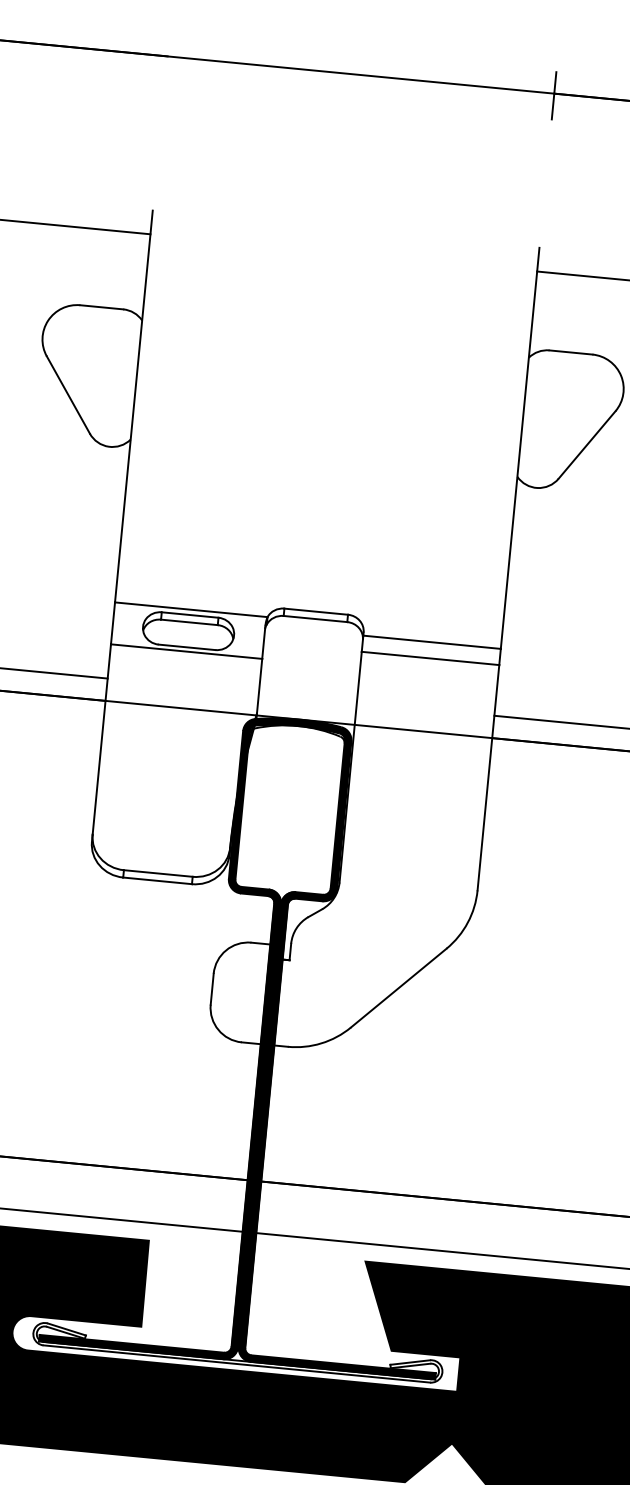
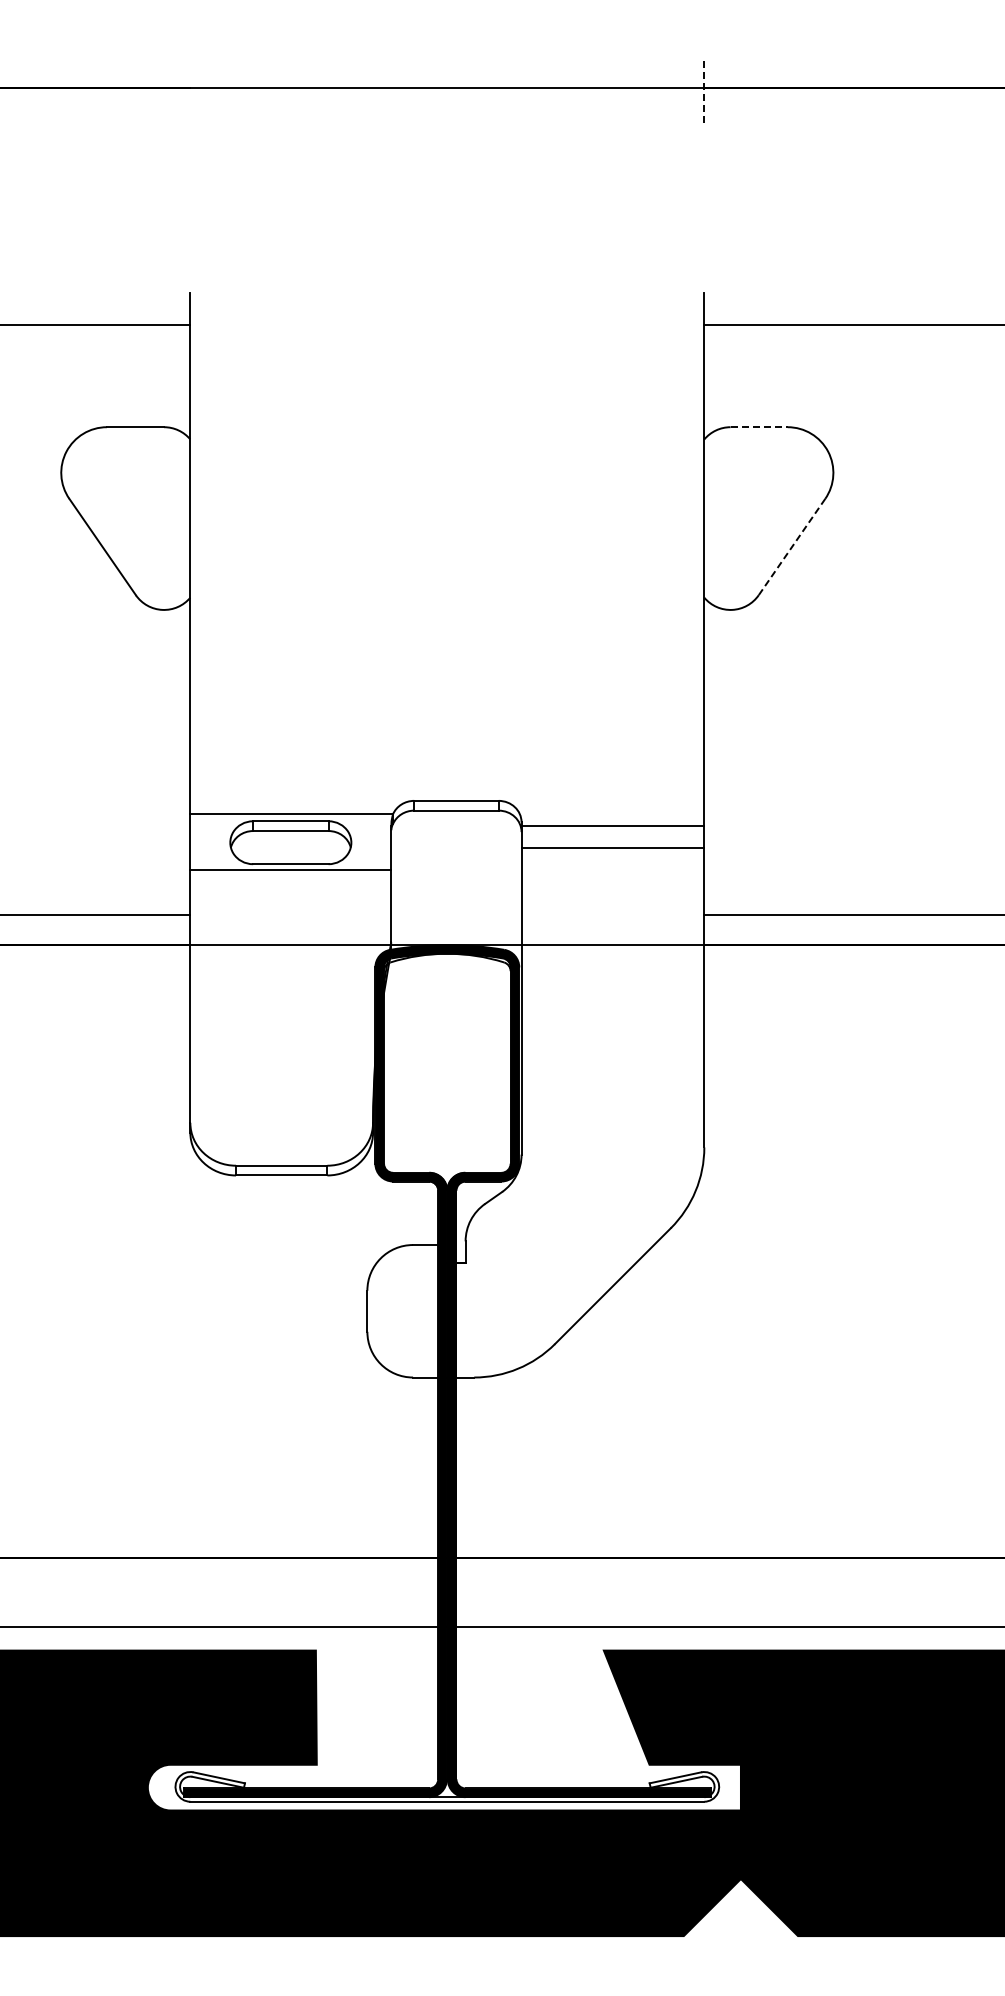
line: (554, 95) -> (704, 90), solid -> dashed
line: (571, 352) -> (759, 427), solid -> dashed
line: (587, 445) -> (792, 547), solid -> dashed

